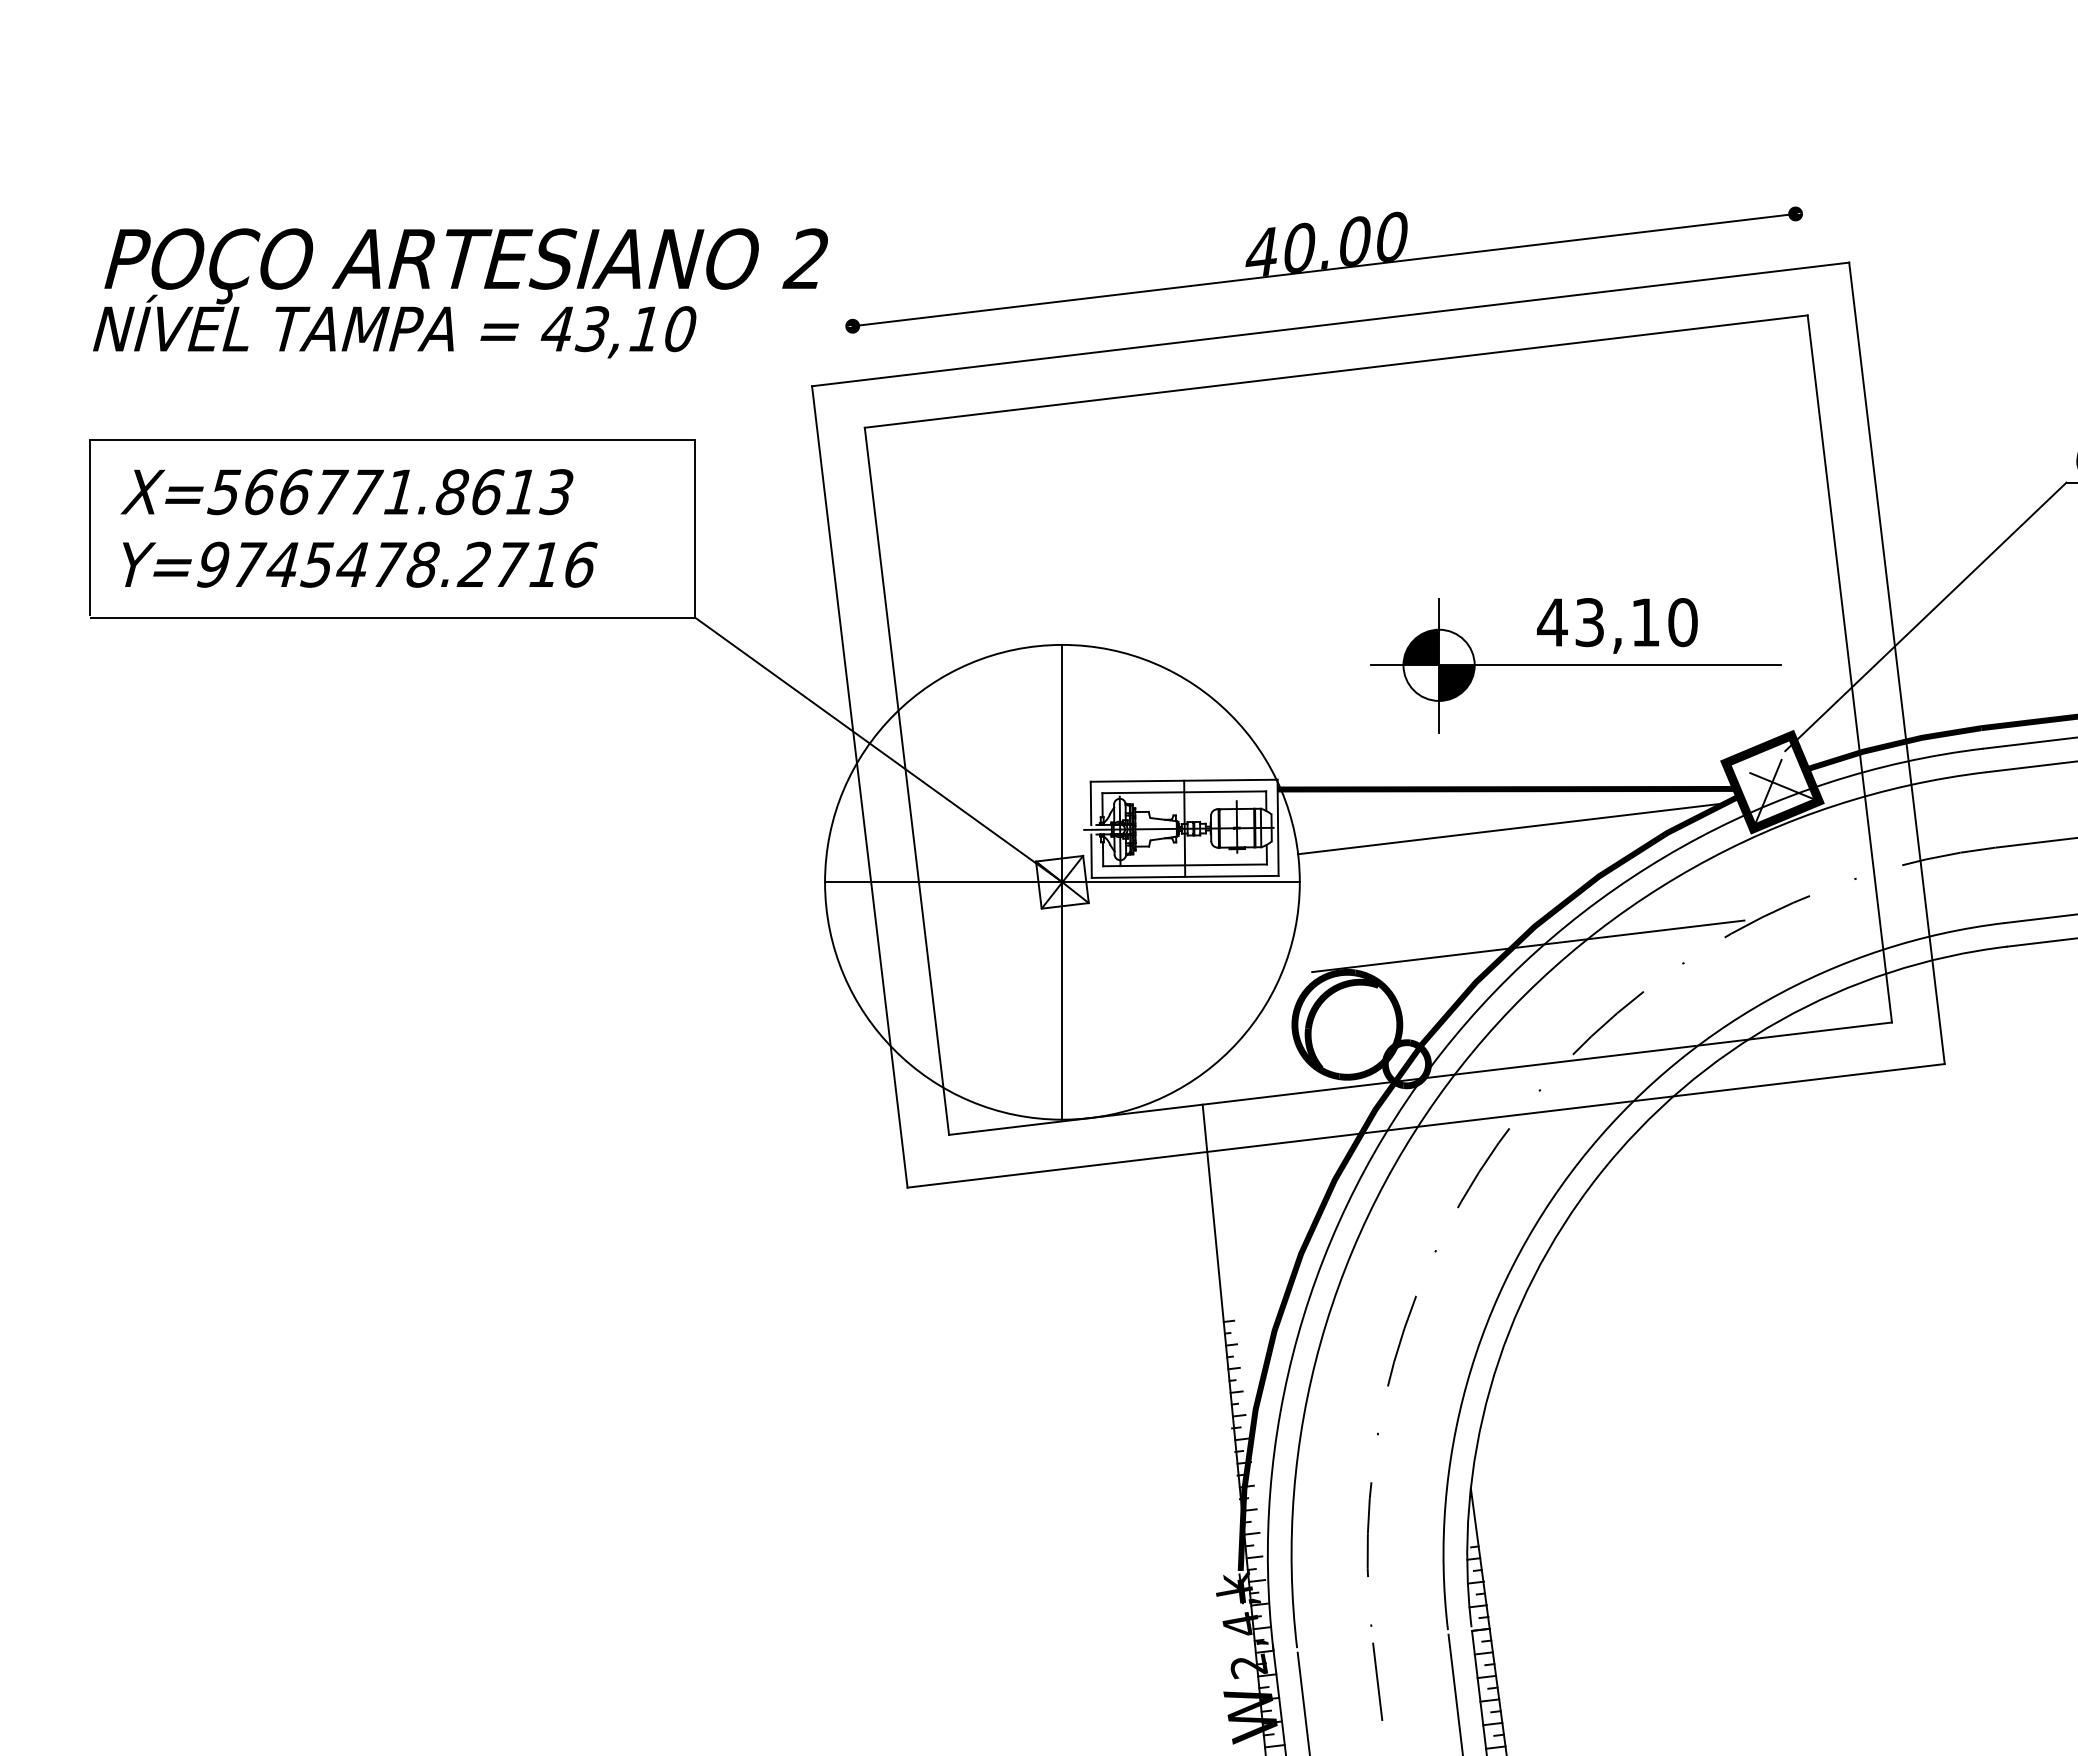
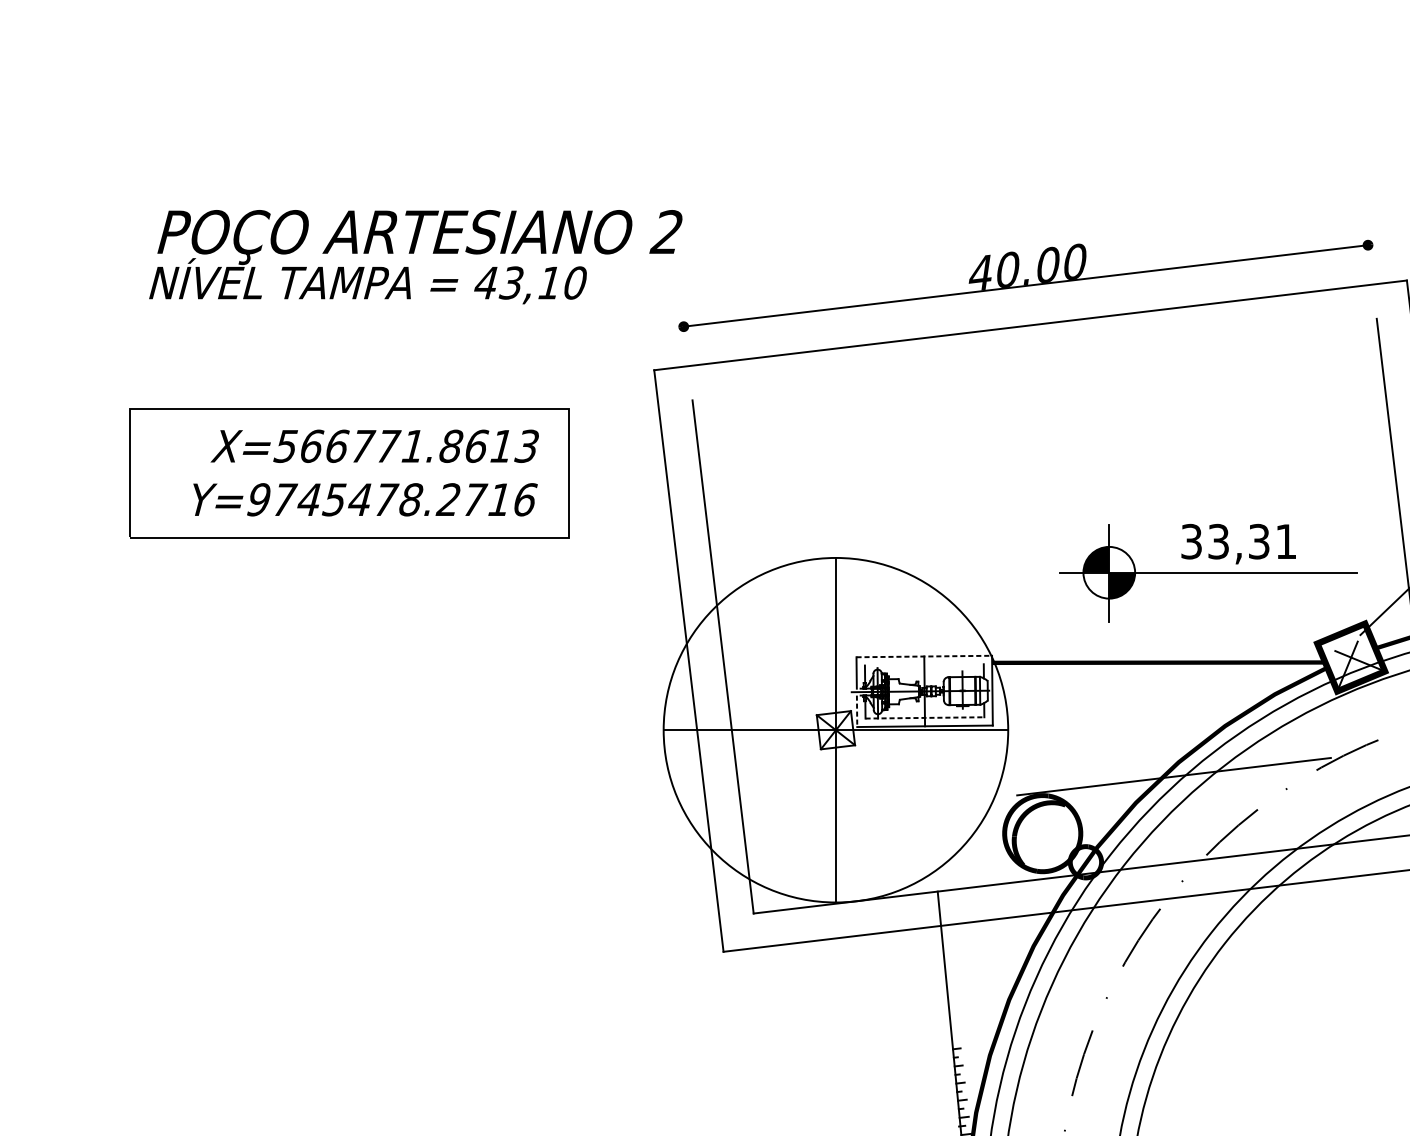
text: (460, 293) -> (415, 257), moved
line: (1335, 371) -> (1034, 359), removed
text: (346, 492) -> (374, 446), moved
text: (360, 564) -> (365, 499), moved
text: (1617, 622) -> (1238, 541), 43,10 -> 33,31
line: (878, 749) -> (702, 633), removed
line: (1184, 780) -> (924, 656), solid -> dashed
line: (1184, 792) -> (924, 665), removed
line: (1514, 828) -> (1164, 691), removed
line: (1091, 856) -> (857, 711), solid -> dashed
line: (1185, 865) -> (925, 718), solid -> dashed

